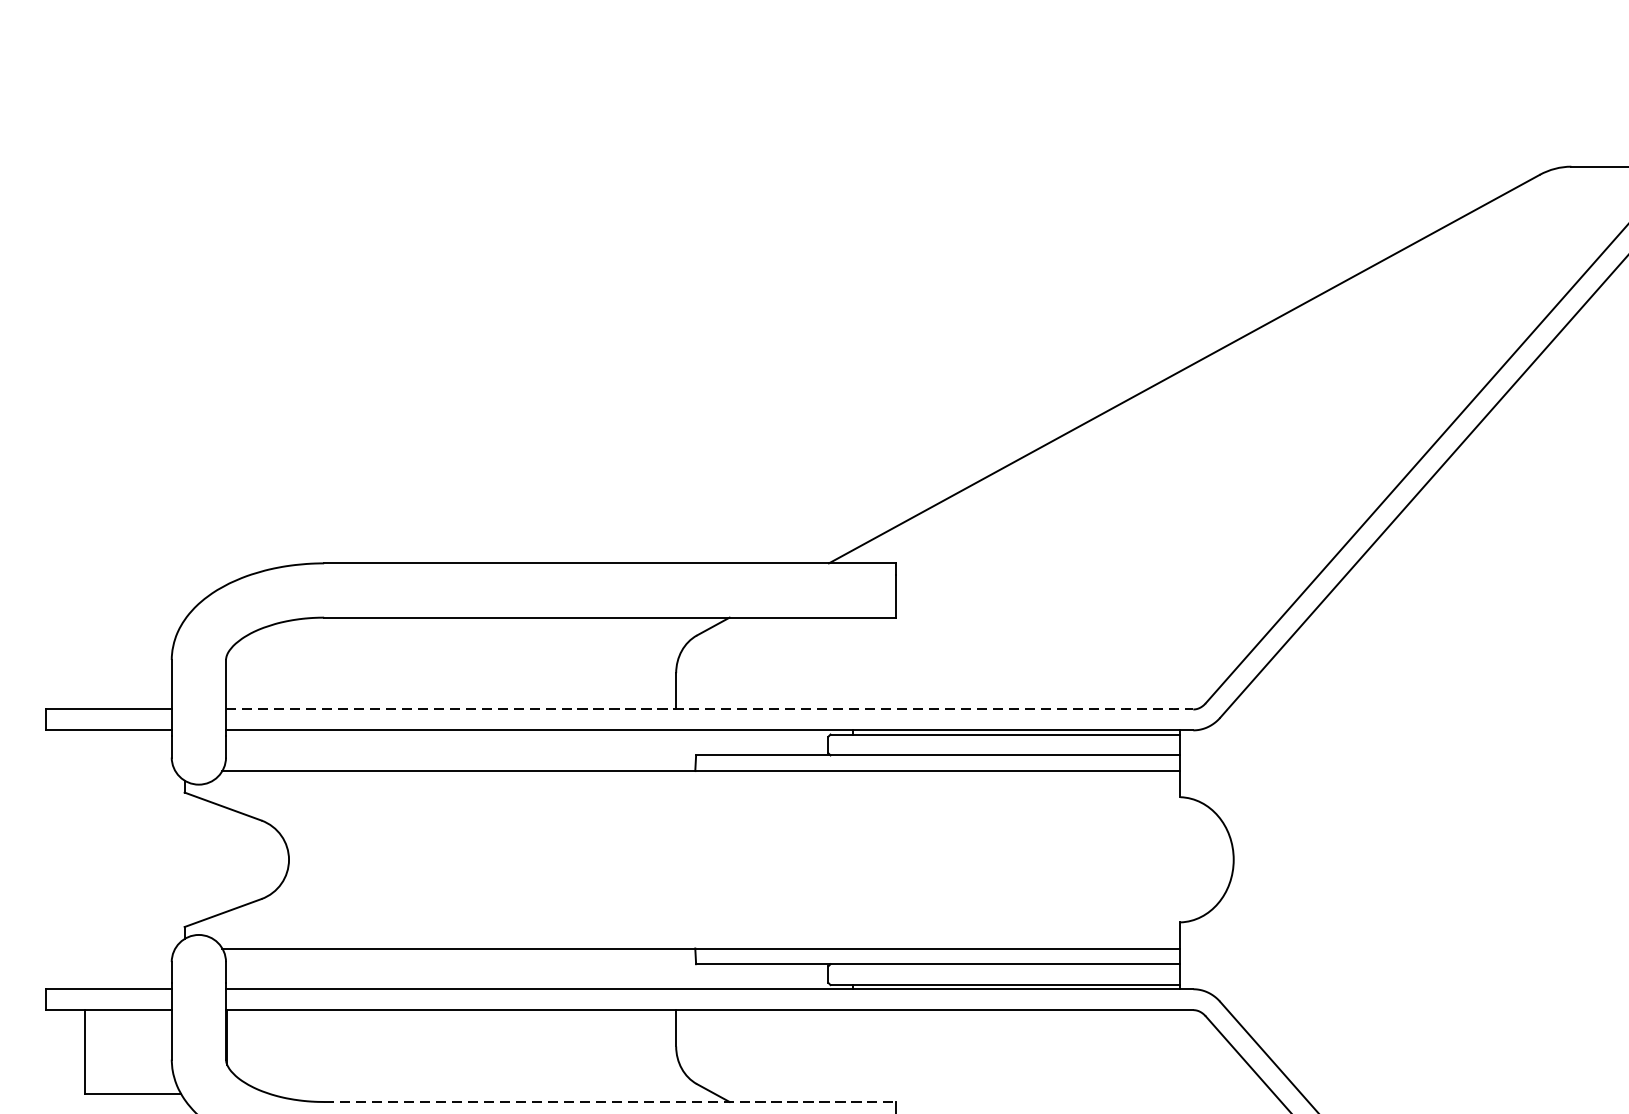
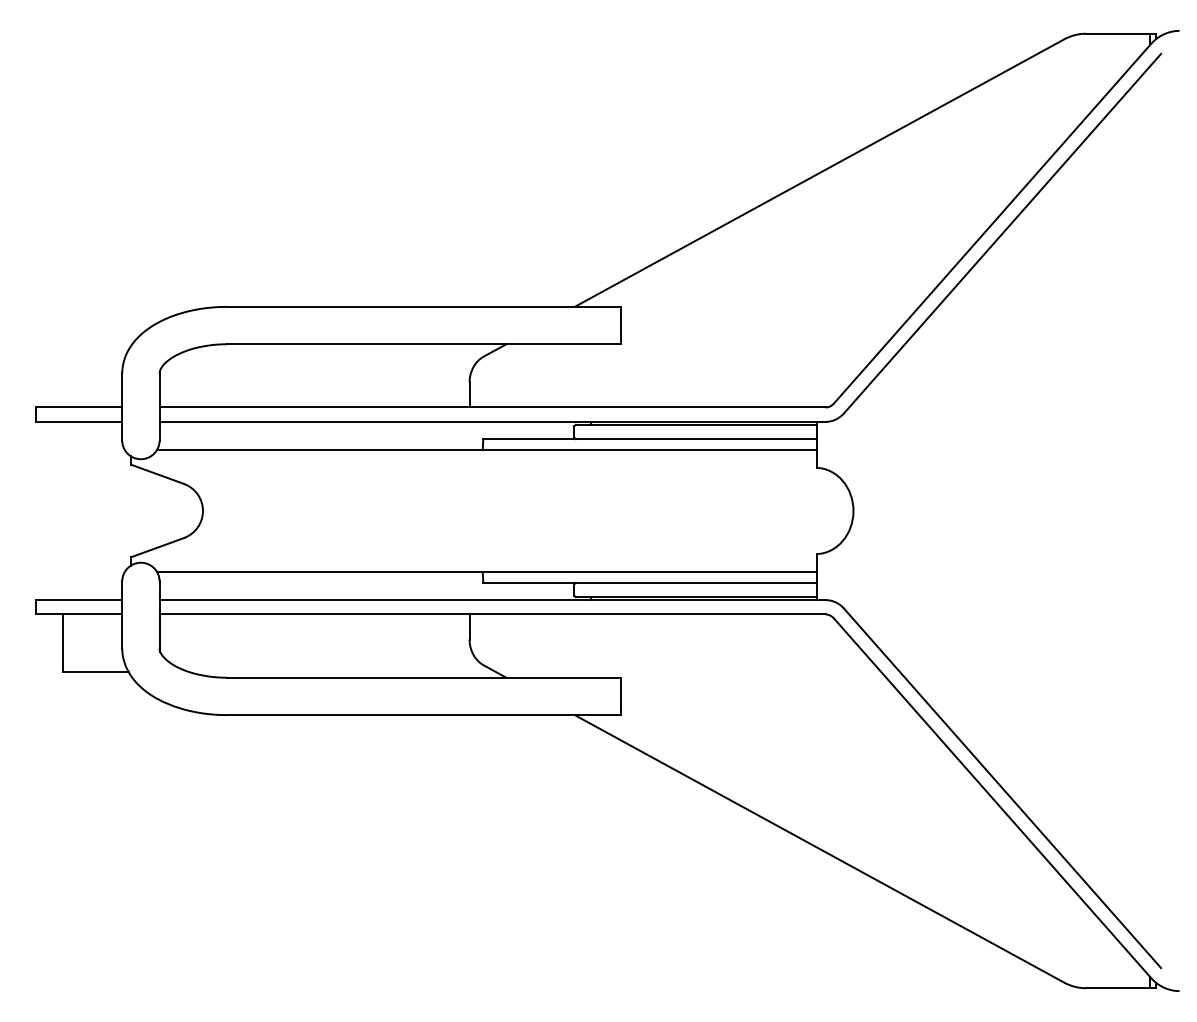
line: (710, 709) -> (493, 407), dashed -> solid
line: (610, 1101) -> (424, 677), dashed -> solid

